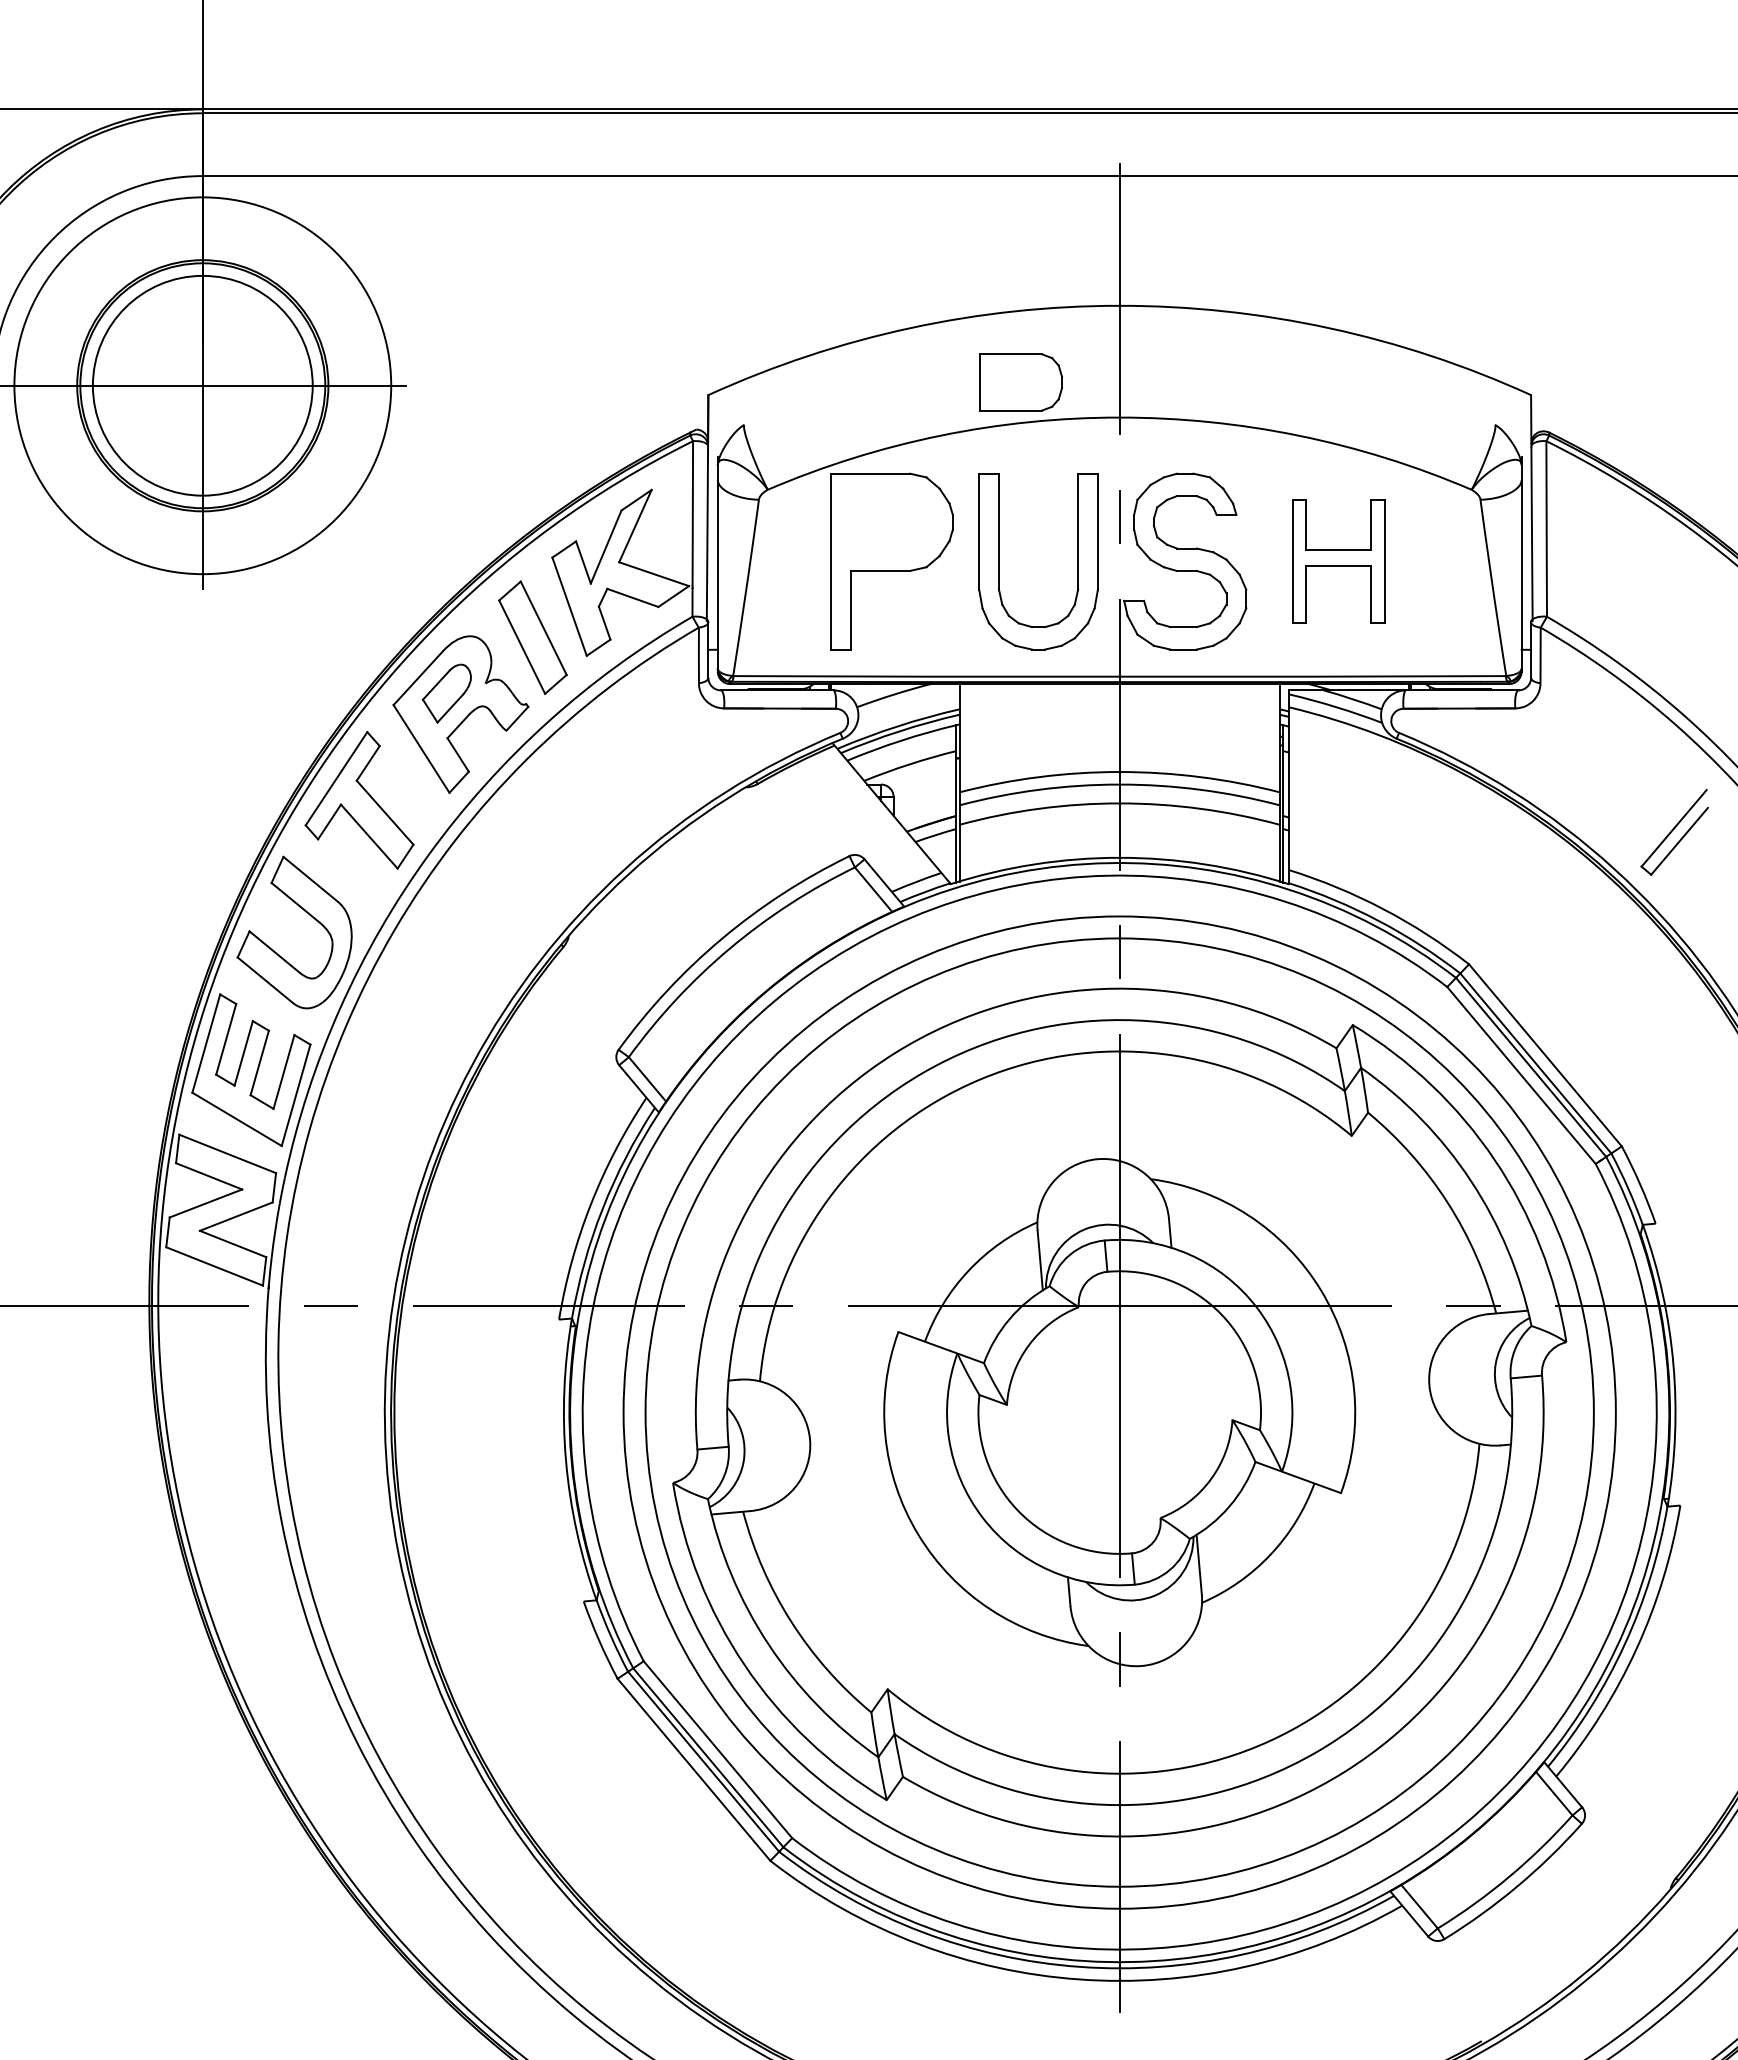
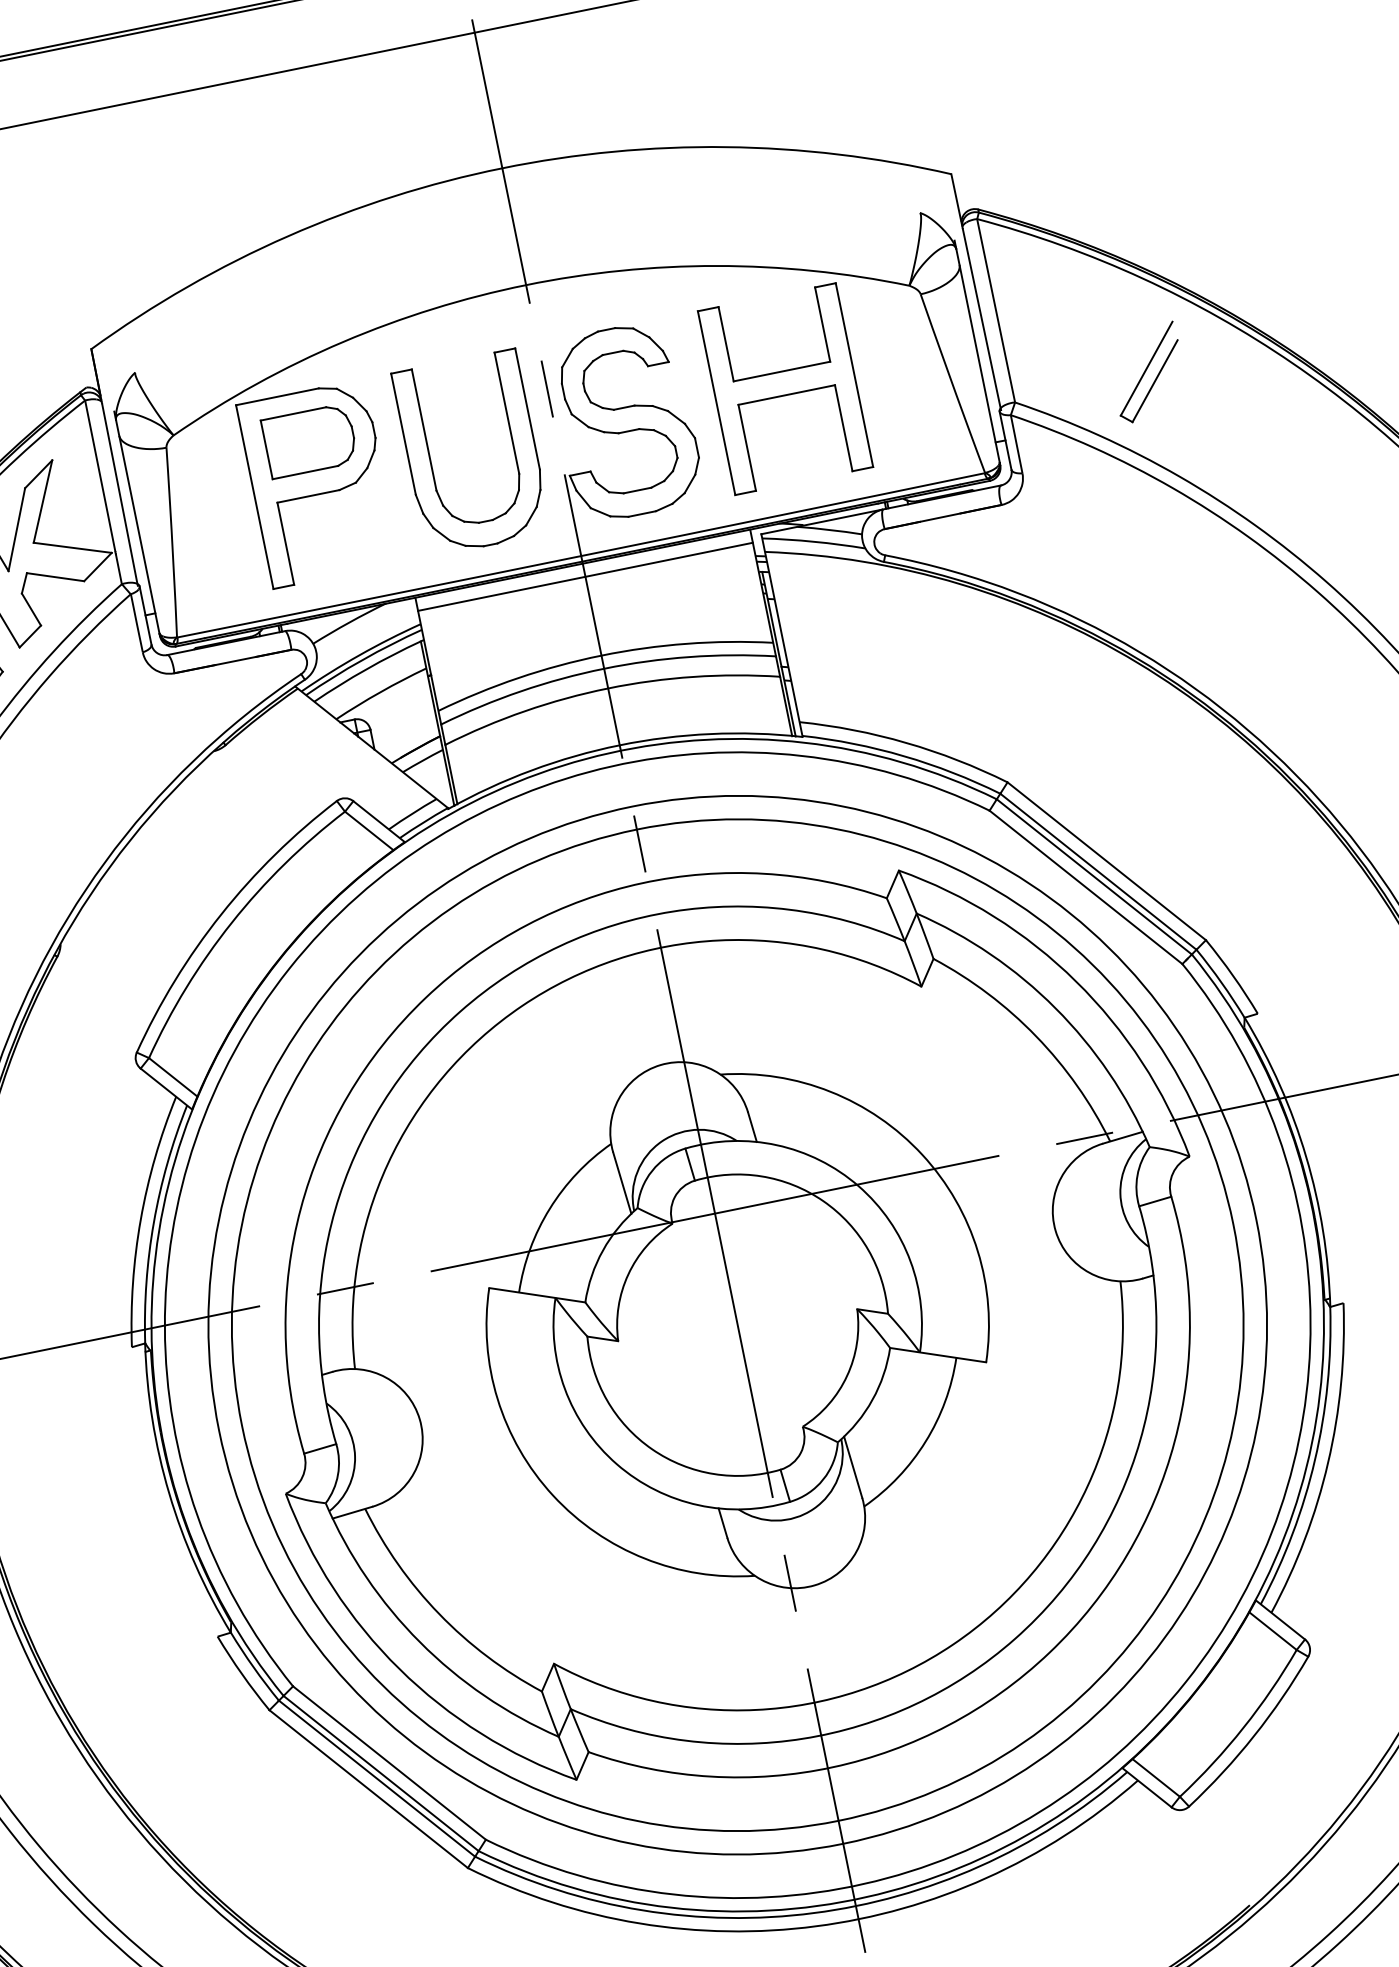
part: (1020, 382) -> (309, 441), moved
part: (1338, 561) -> (785, 389), size x1.43
line: (1119, 696) -> (585, 576), added
part: (1674, 832) -> (1147, 372), moved

